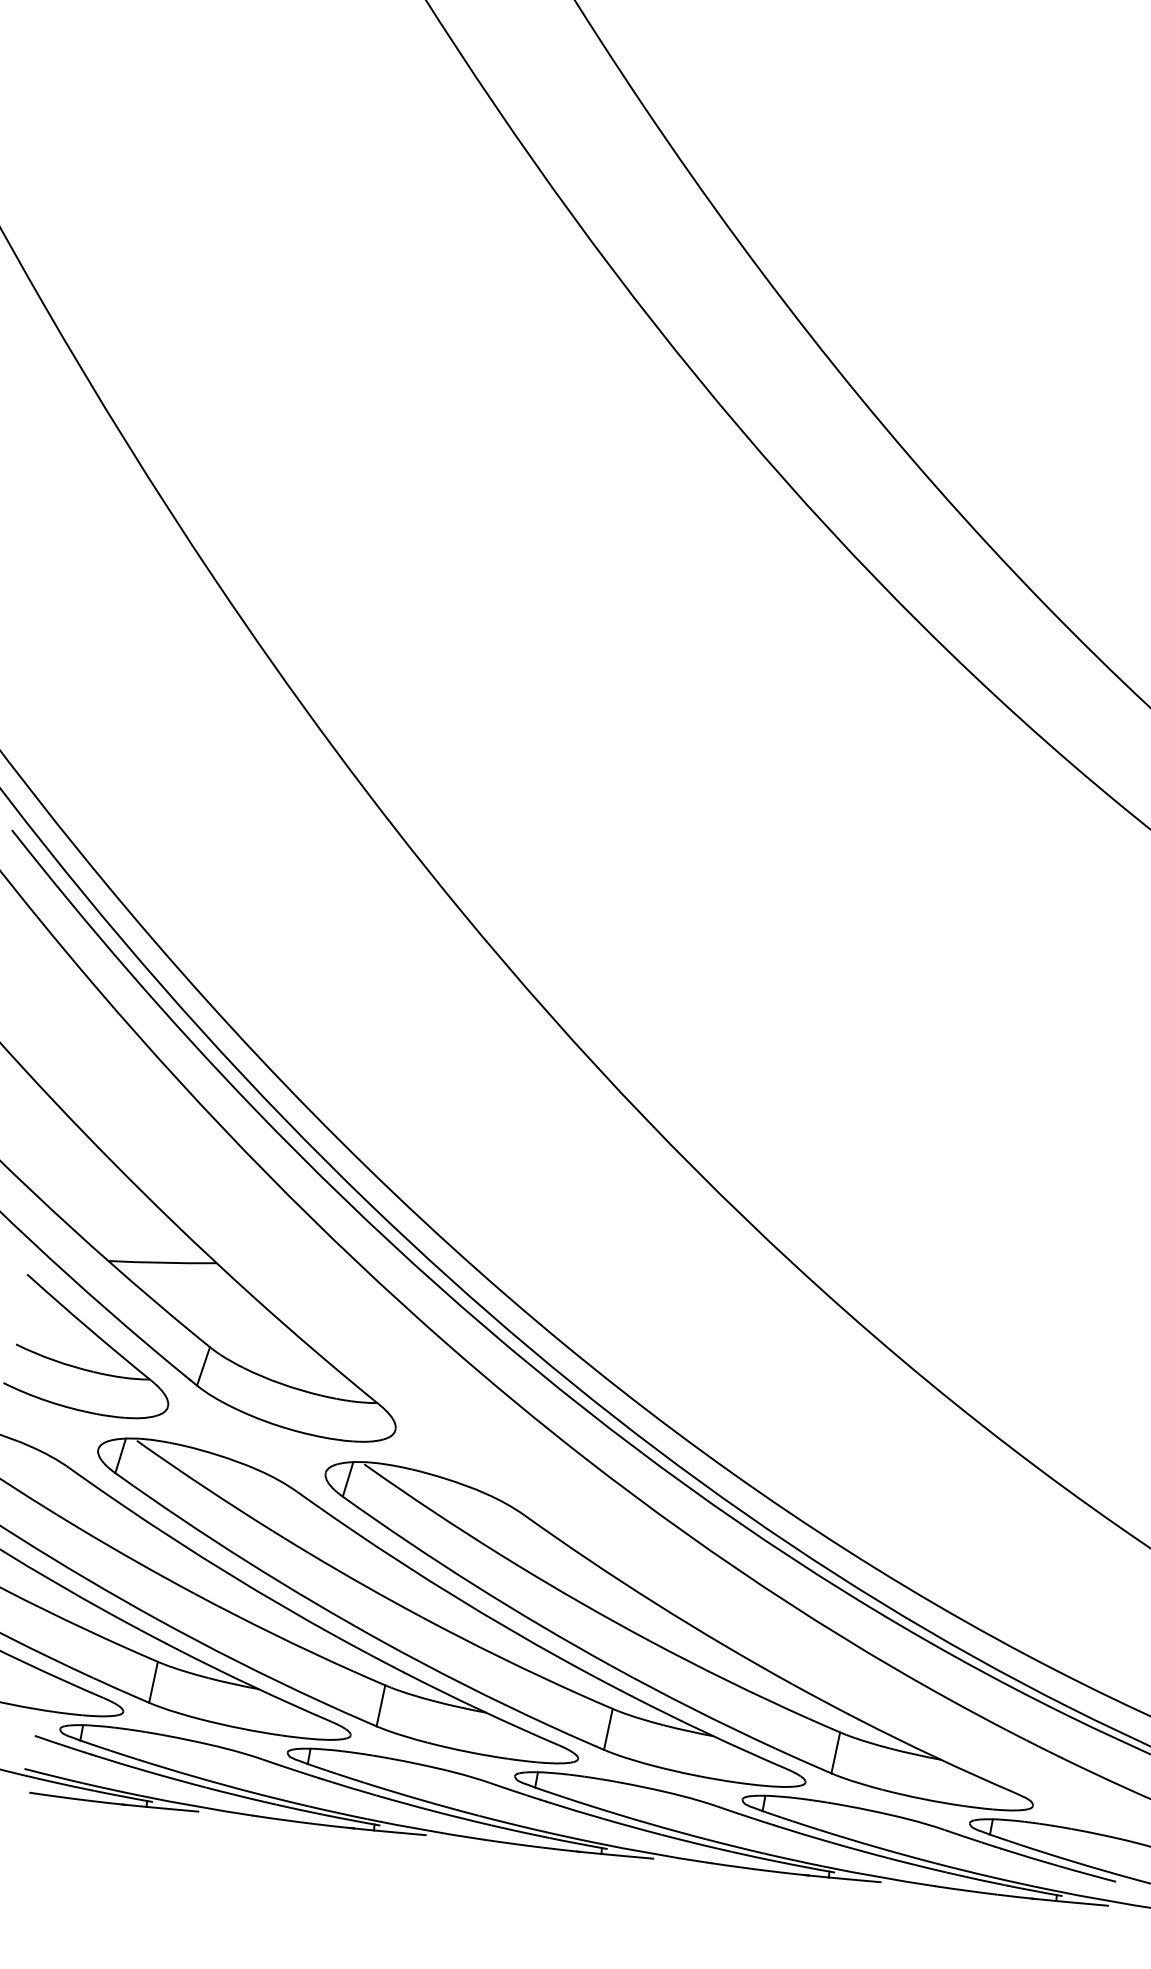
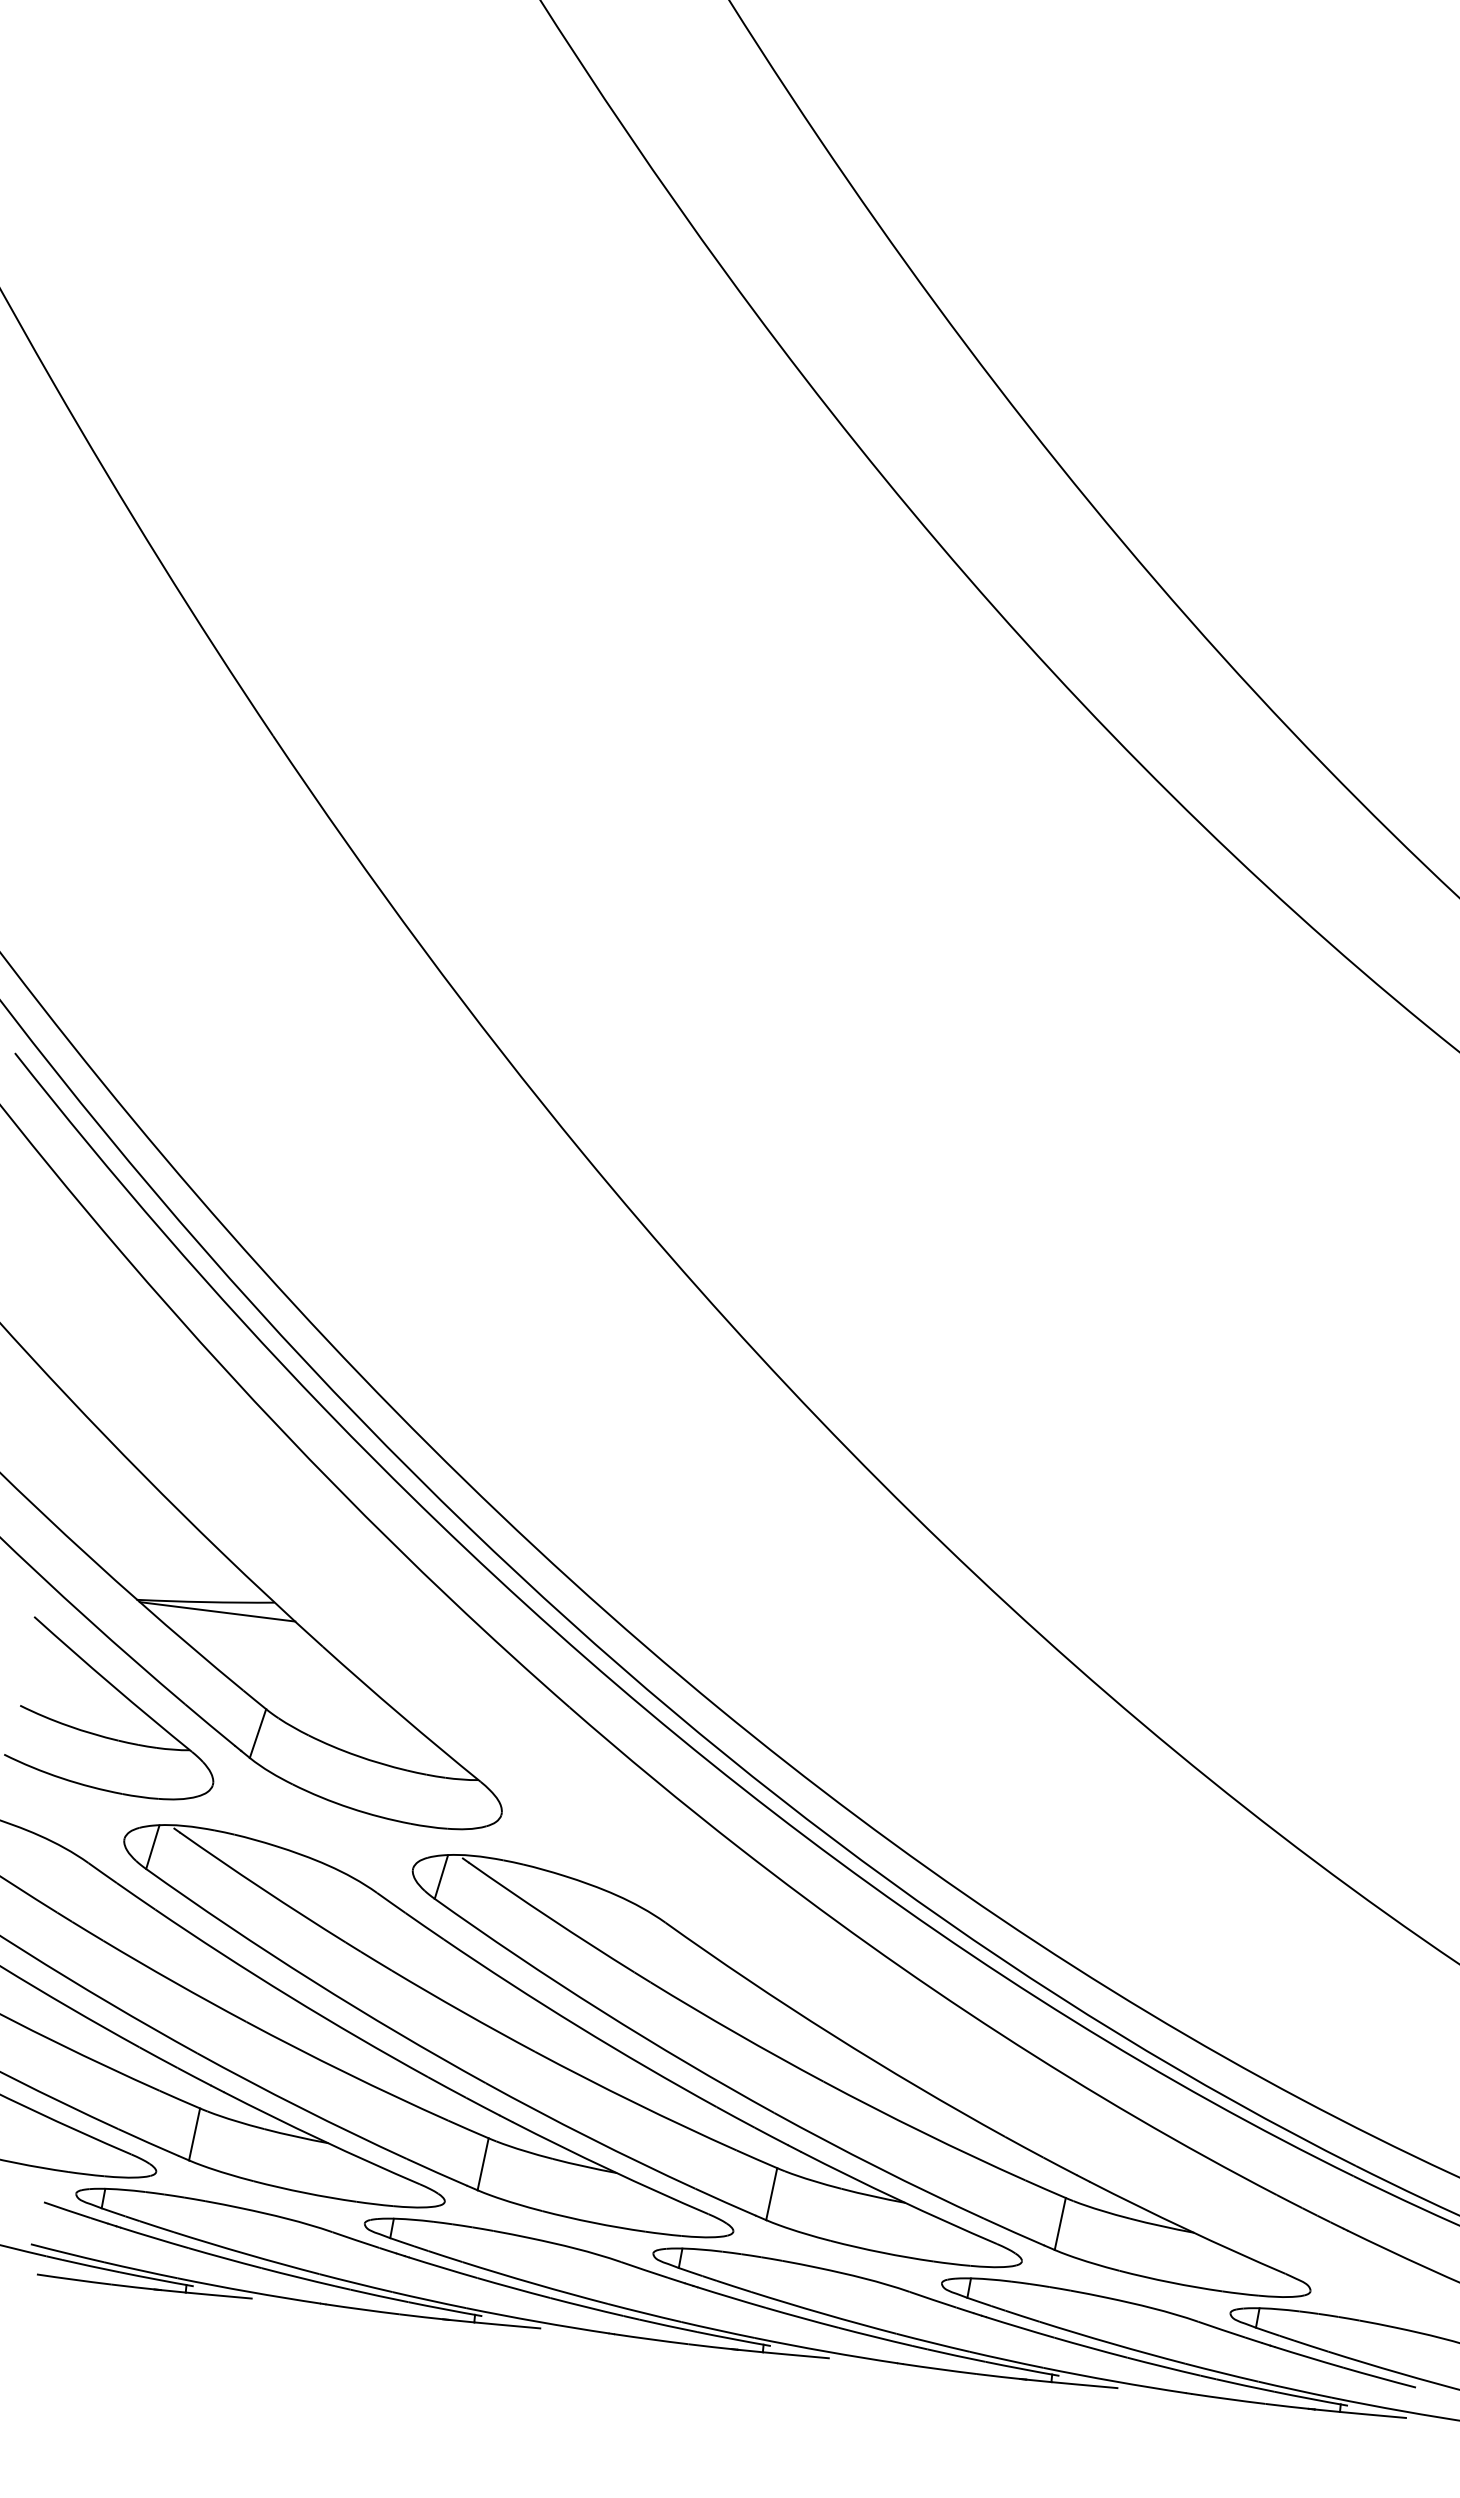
line: (171, 1270) -> (217, 1611), added

